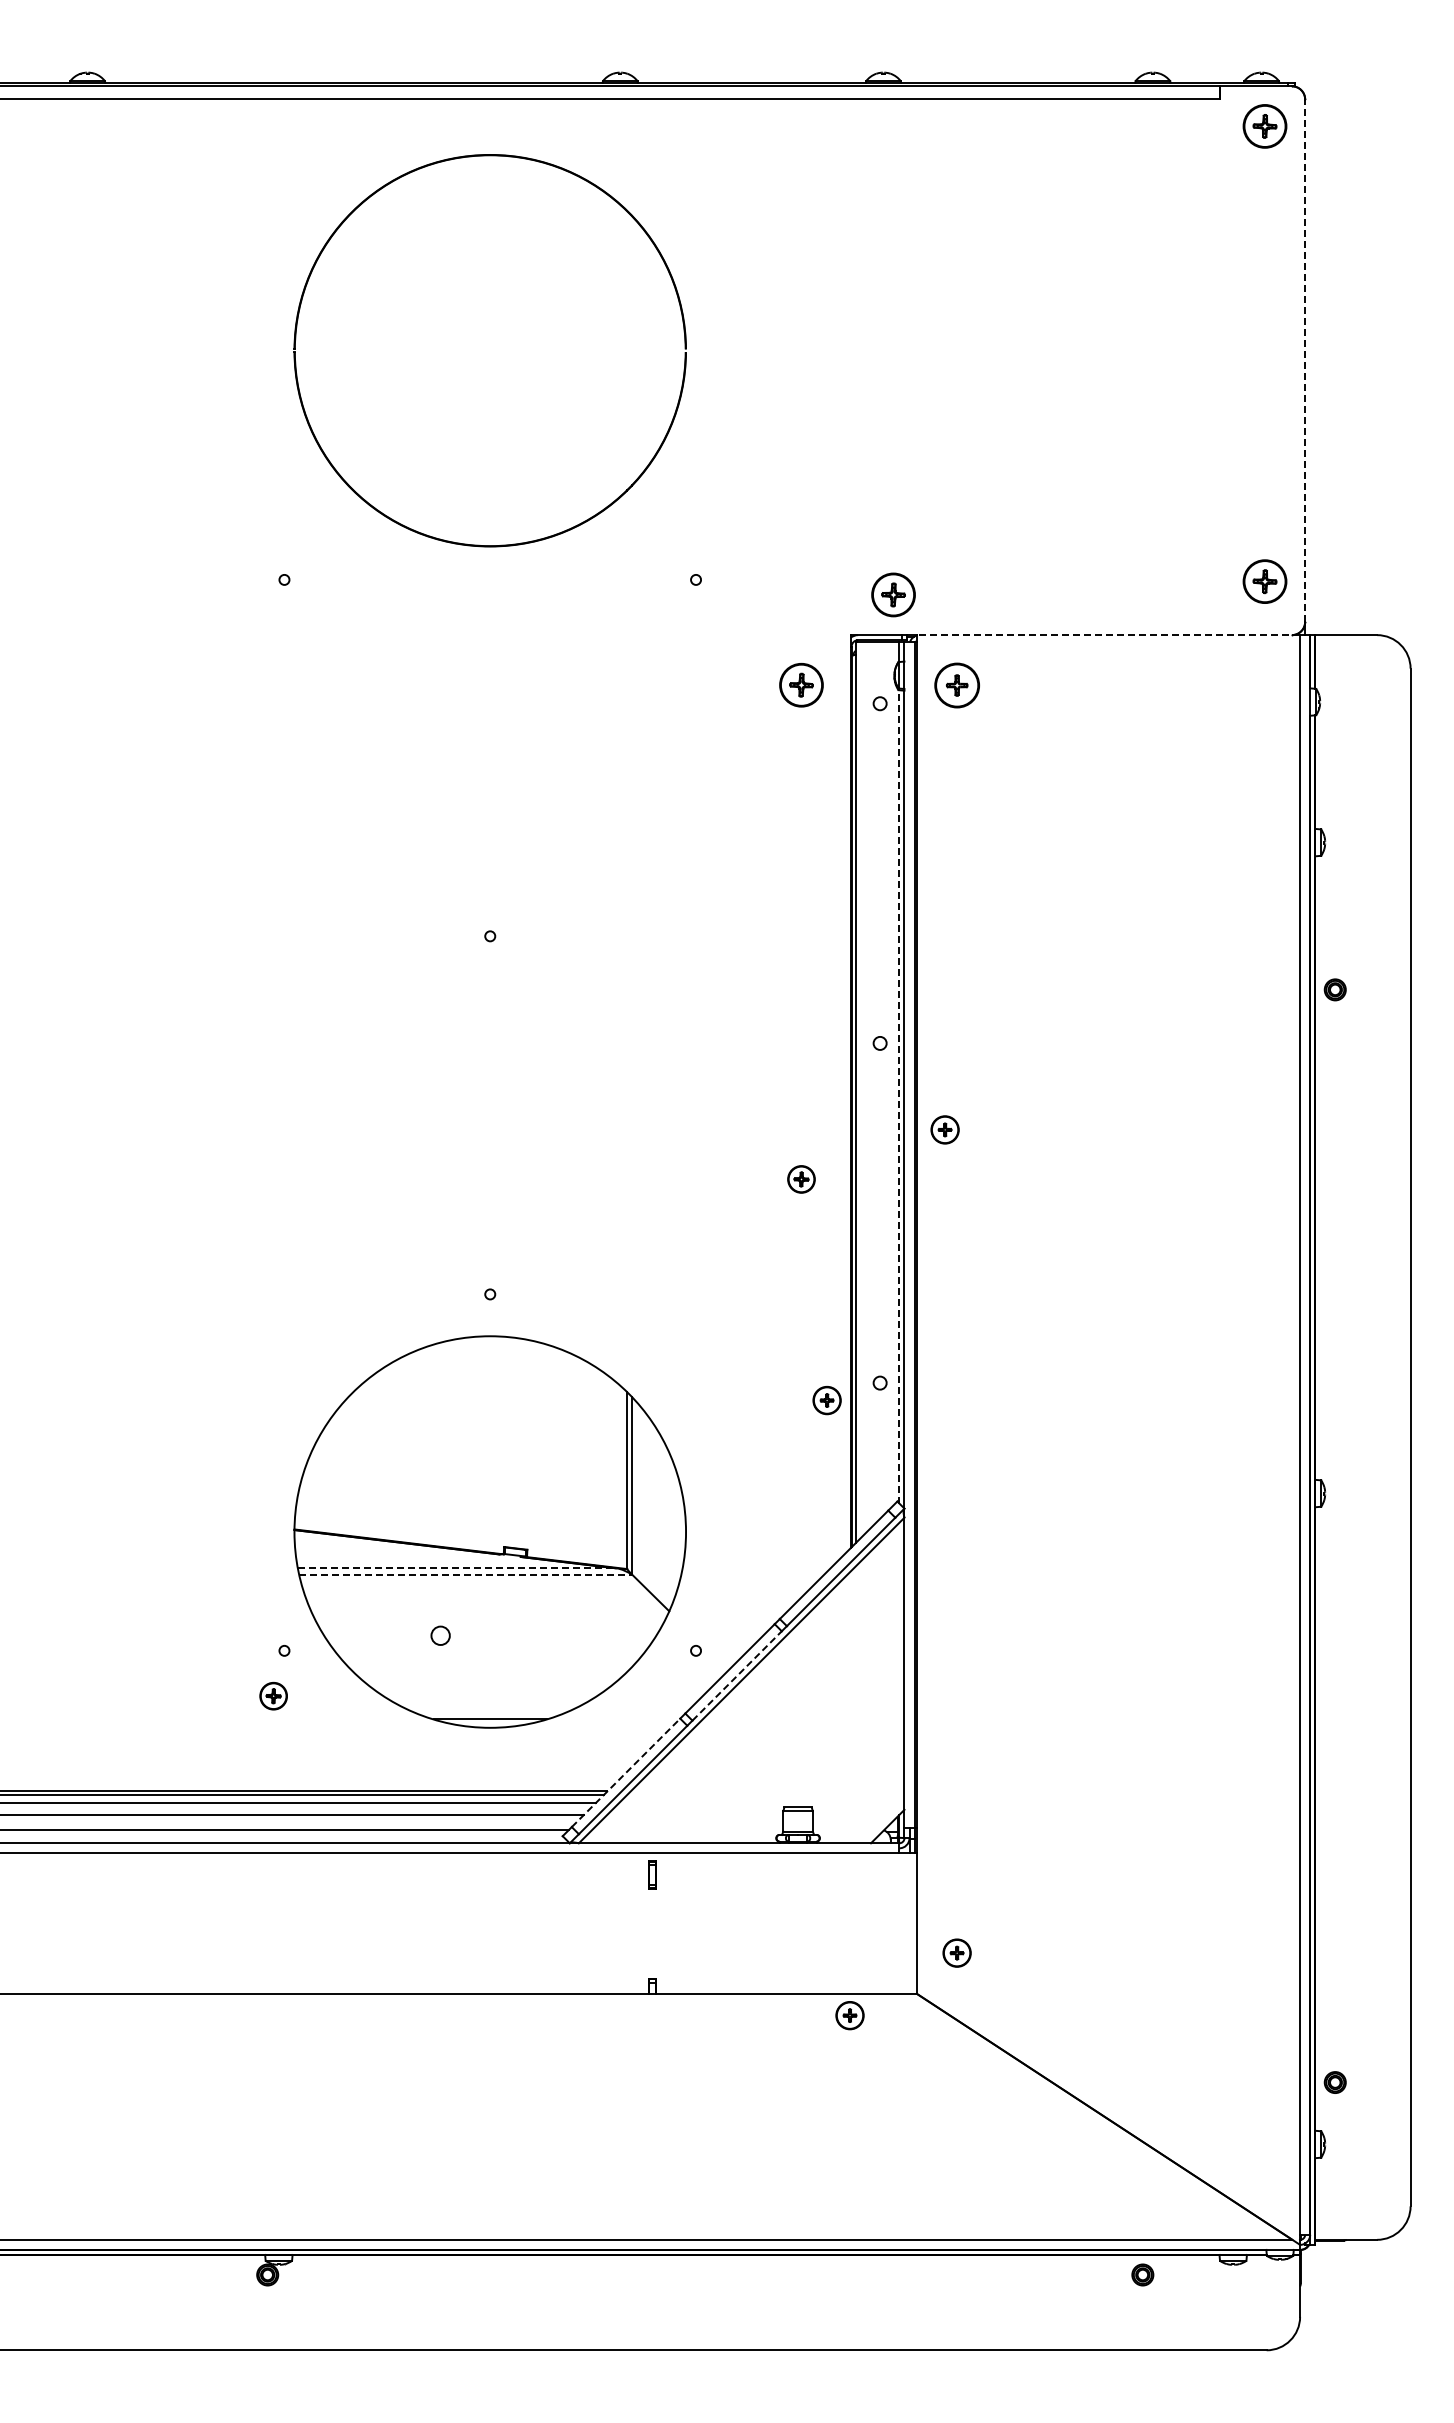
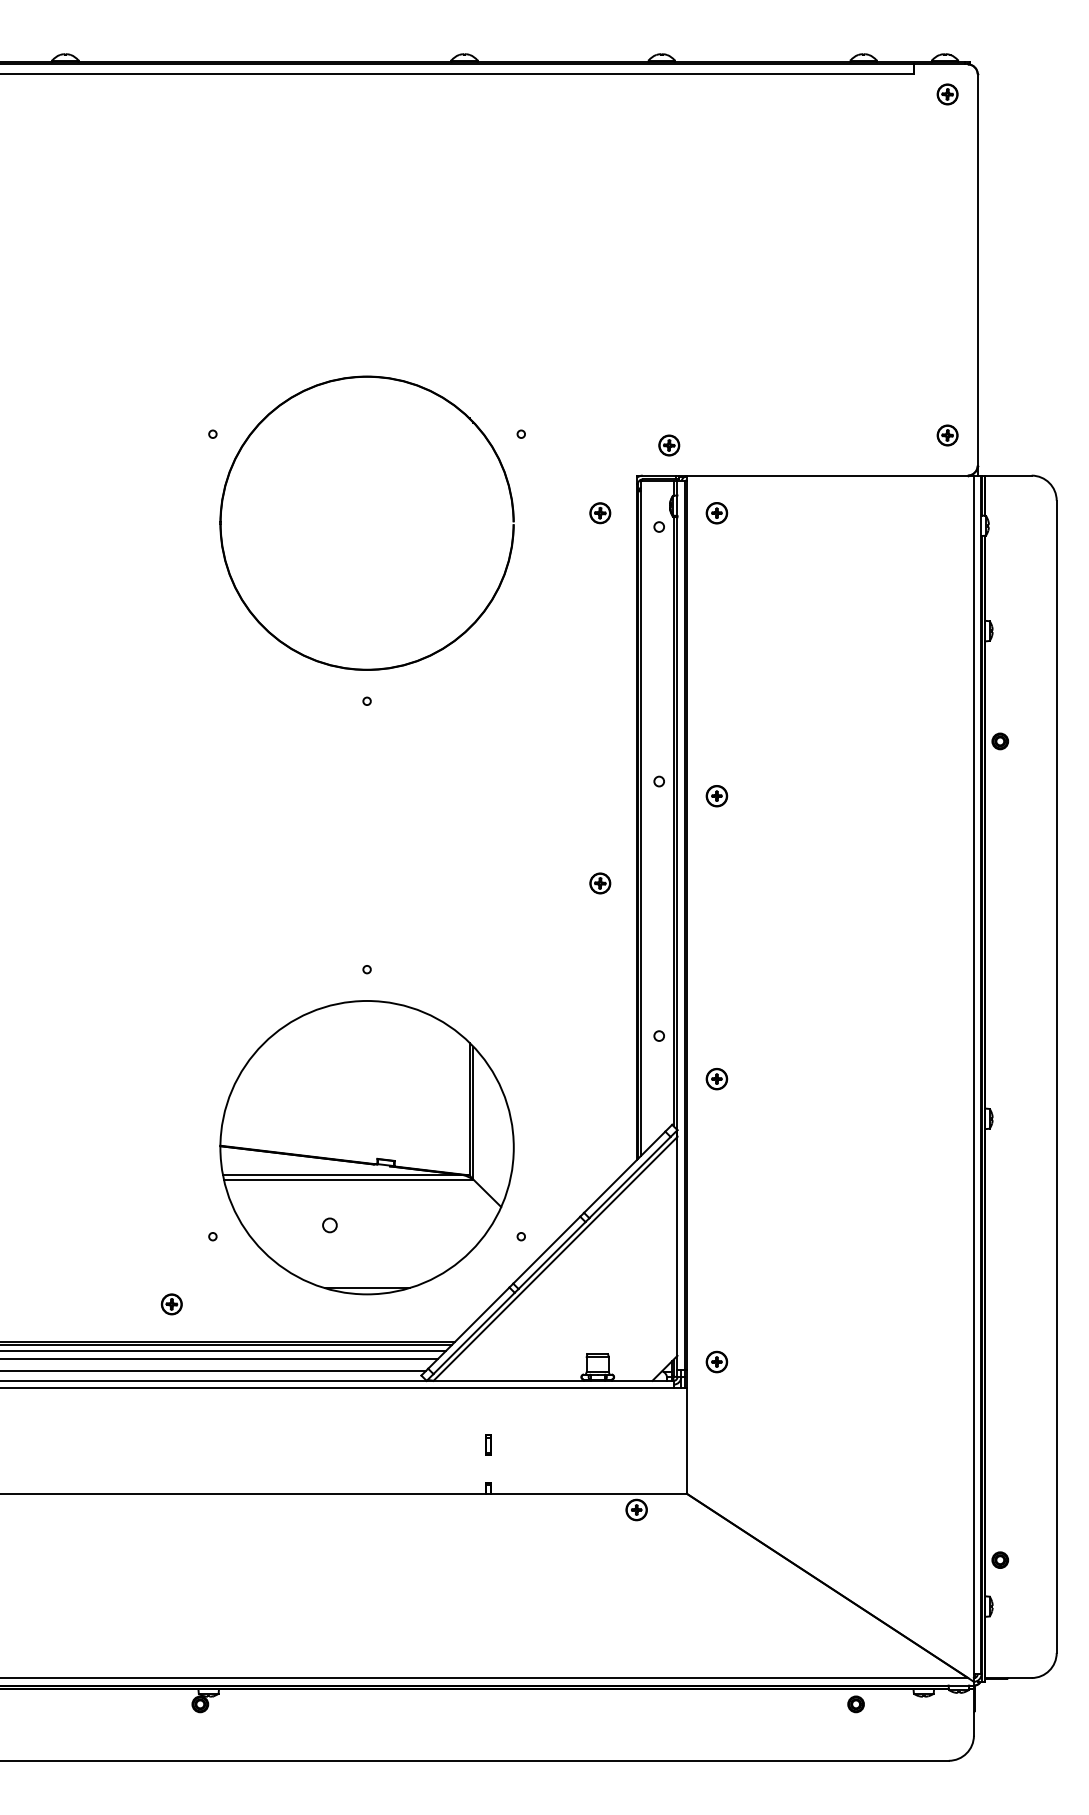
part: (1264, 126) -> (947, 94), size x0.62
part: (296, 339) -> (221, 514), moved
line: (1305, 360) -> (977, 269), dashed -> solid
part: (1264, 581) -> (947, 435), size x0.62
part: (893, 594) -> (669, 445), size x0.62
line: (1108, 635) -> (830, 475), dashed -> solid
part: (956, 684) -> (716, 512), size x0.62
part: (801, 685) -> (600, 513), size x0.62
line: (899, 1096) -> (673, 821), dashed -> solid
part: (944, 1129) -> (716, 795), moved
part: (826, 1400) -> (716, 1079), moved
line: (456, 1568) -> (341, 1175), dashed -> solid
line: (466, 1574) -> (349, 1179), dashed -> solid
line: (737, 1675) -> (552, 1255), dashed -> solid
part: (273, 1695) -> (171, 1303), moved
line: (626, 1772) -> (469, 1327), dashed -> solid
part: (652, 1874) -> (488, 1444), moved
part: (956, 1952) -> (716, 1361), moved

